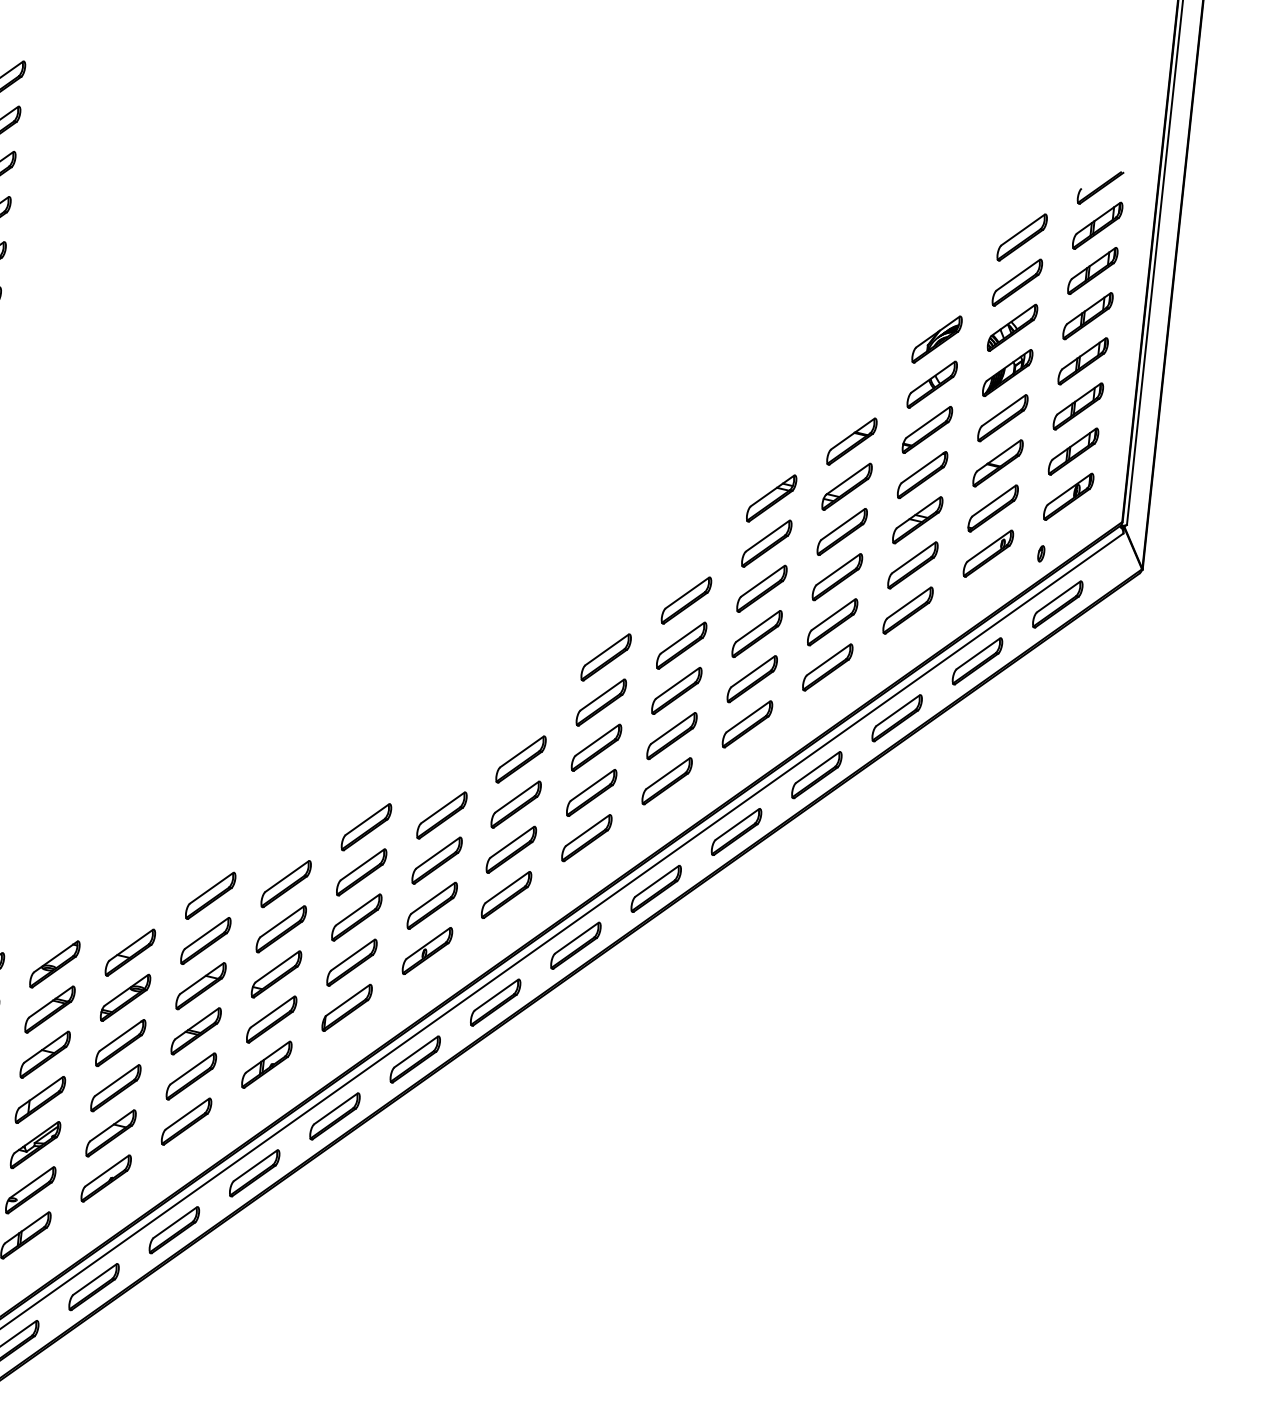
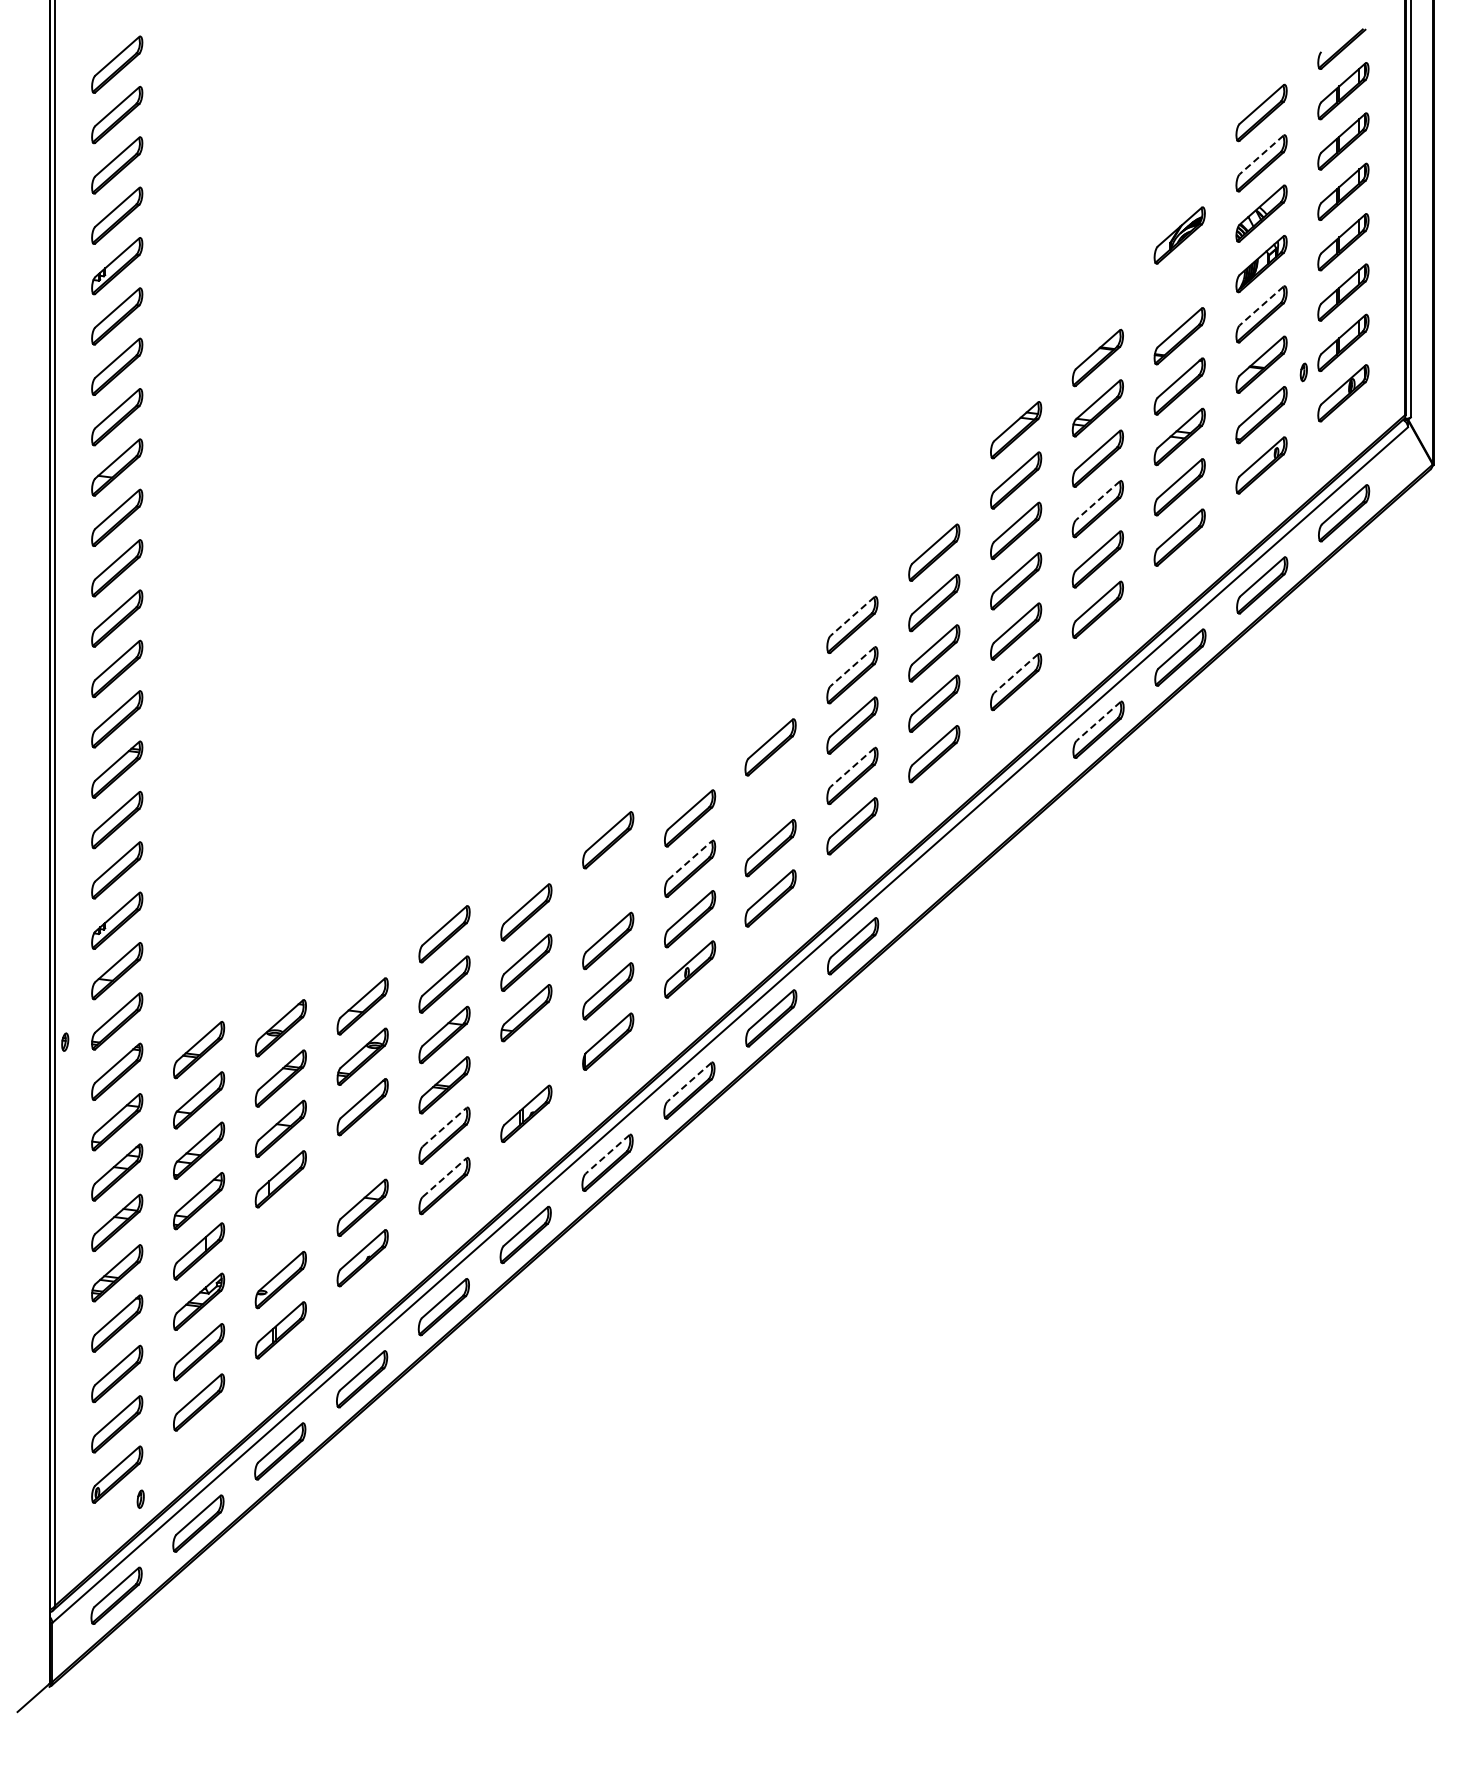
line: (1018, 275) -> (1261, 155), solid -> dashed
part: (932, 384) -> (1179, 285), removed
line: (1003, 411) -> (1261, 306), solid -> dashed
part: (1040, 553) -> (1303, 372), moved
line: (837, 570) -> (1097, 501), solid -> dashed
line: (607, 649) -> (852, 616), solid -> dashed
line: (602, 695) -> (852, 667), solid -> dashed
line: (747, 716) -> (1015, 673), solid -> dashed
line: (817, 767) -> (1098, 721), solid -> dashed
line: (592, 785) -> (852, 767), solid -> dashed
part: (516, 804) -> (770, 797), removed
part: (736, 831) -> (1016, 801), removed
line: (438, 853) -> (690, 860), solid -> dashed
part: (361, 872) -> (608, 890), removed
part: (655, 889) -> (934, 874), removed
part: (271, 1019) -> (526, 1063), removed
line: (416, 1052) -> (689, 1082), solid -> dashed
line: (192, 1068) -> (444, 1126), solid -> dashed
part: (115, 1088) -> (362, 1157), removed
line: (335, 1108) -> (607, 1154), solid -> dashed
line: (187, 1114) -> (444, 1177), solid -> dashed
part: (35, 1144) -> (280, 1229), removed

